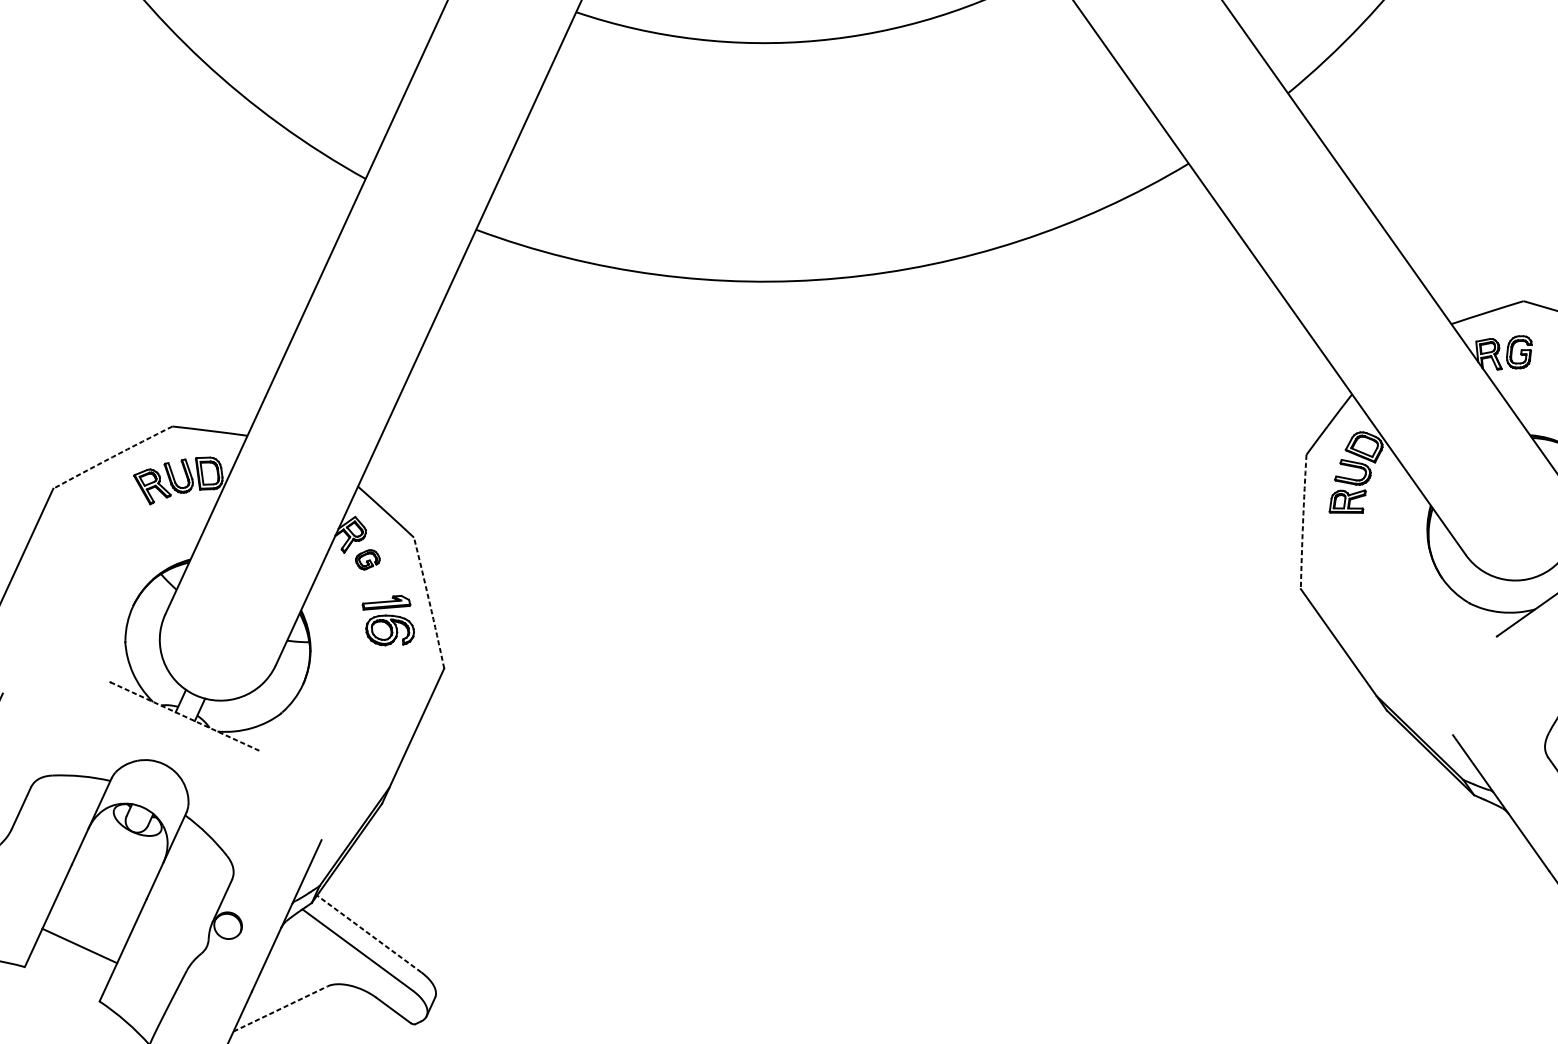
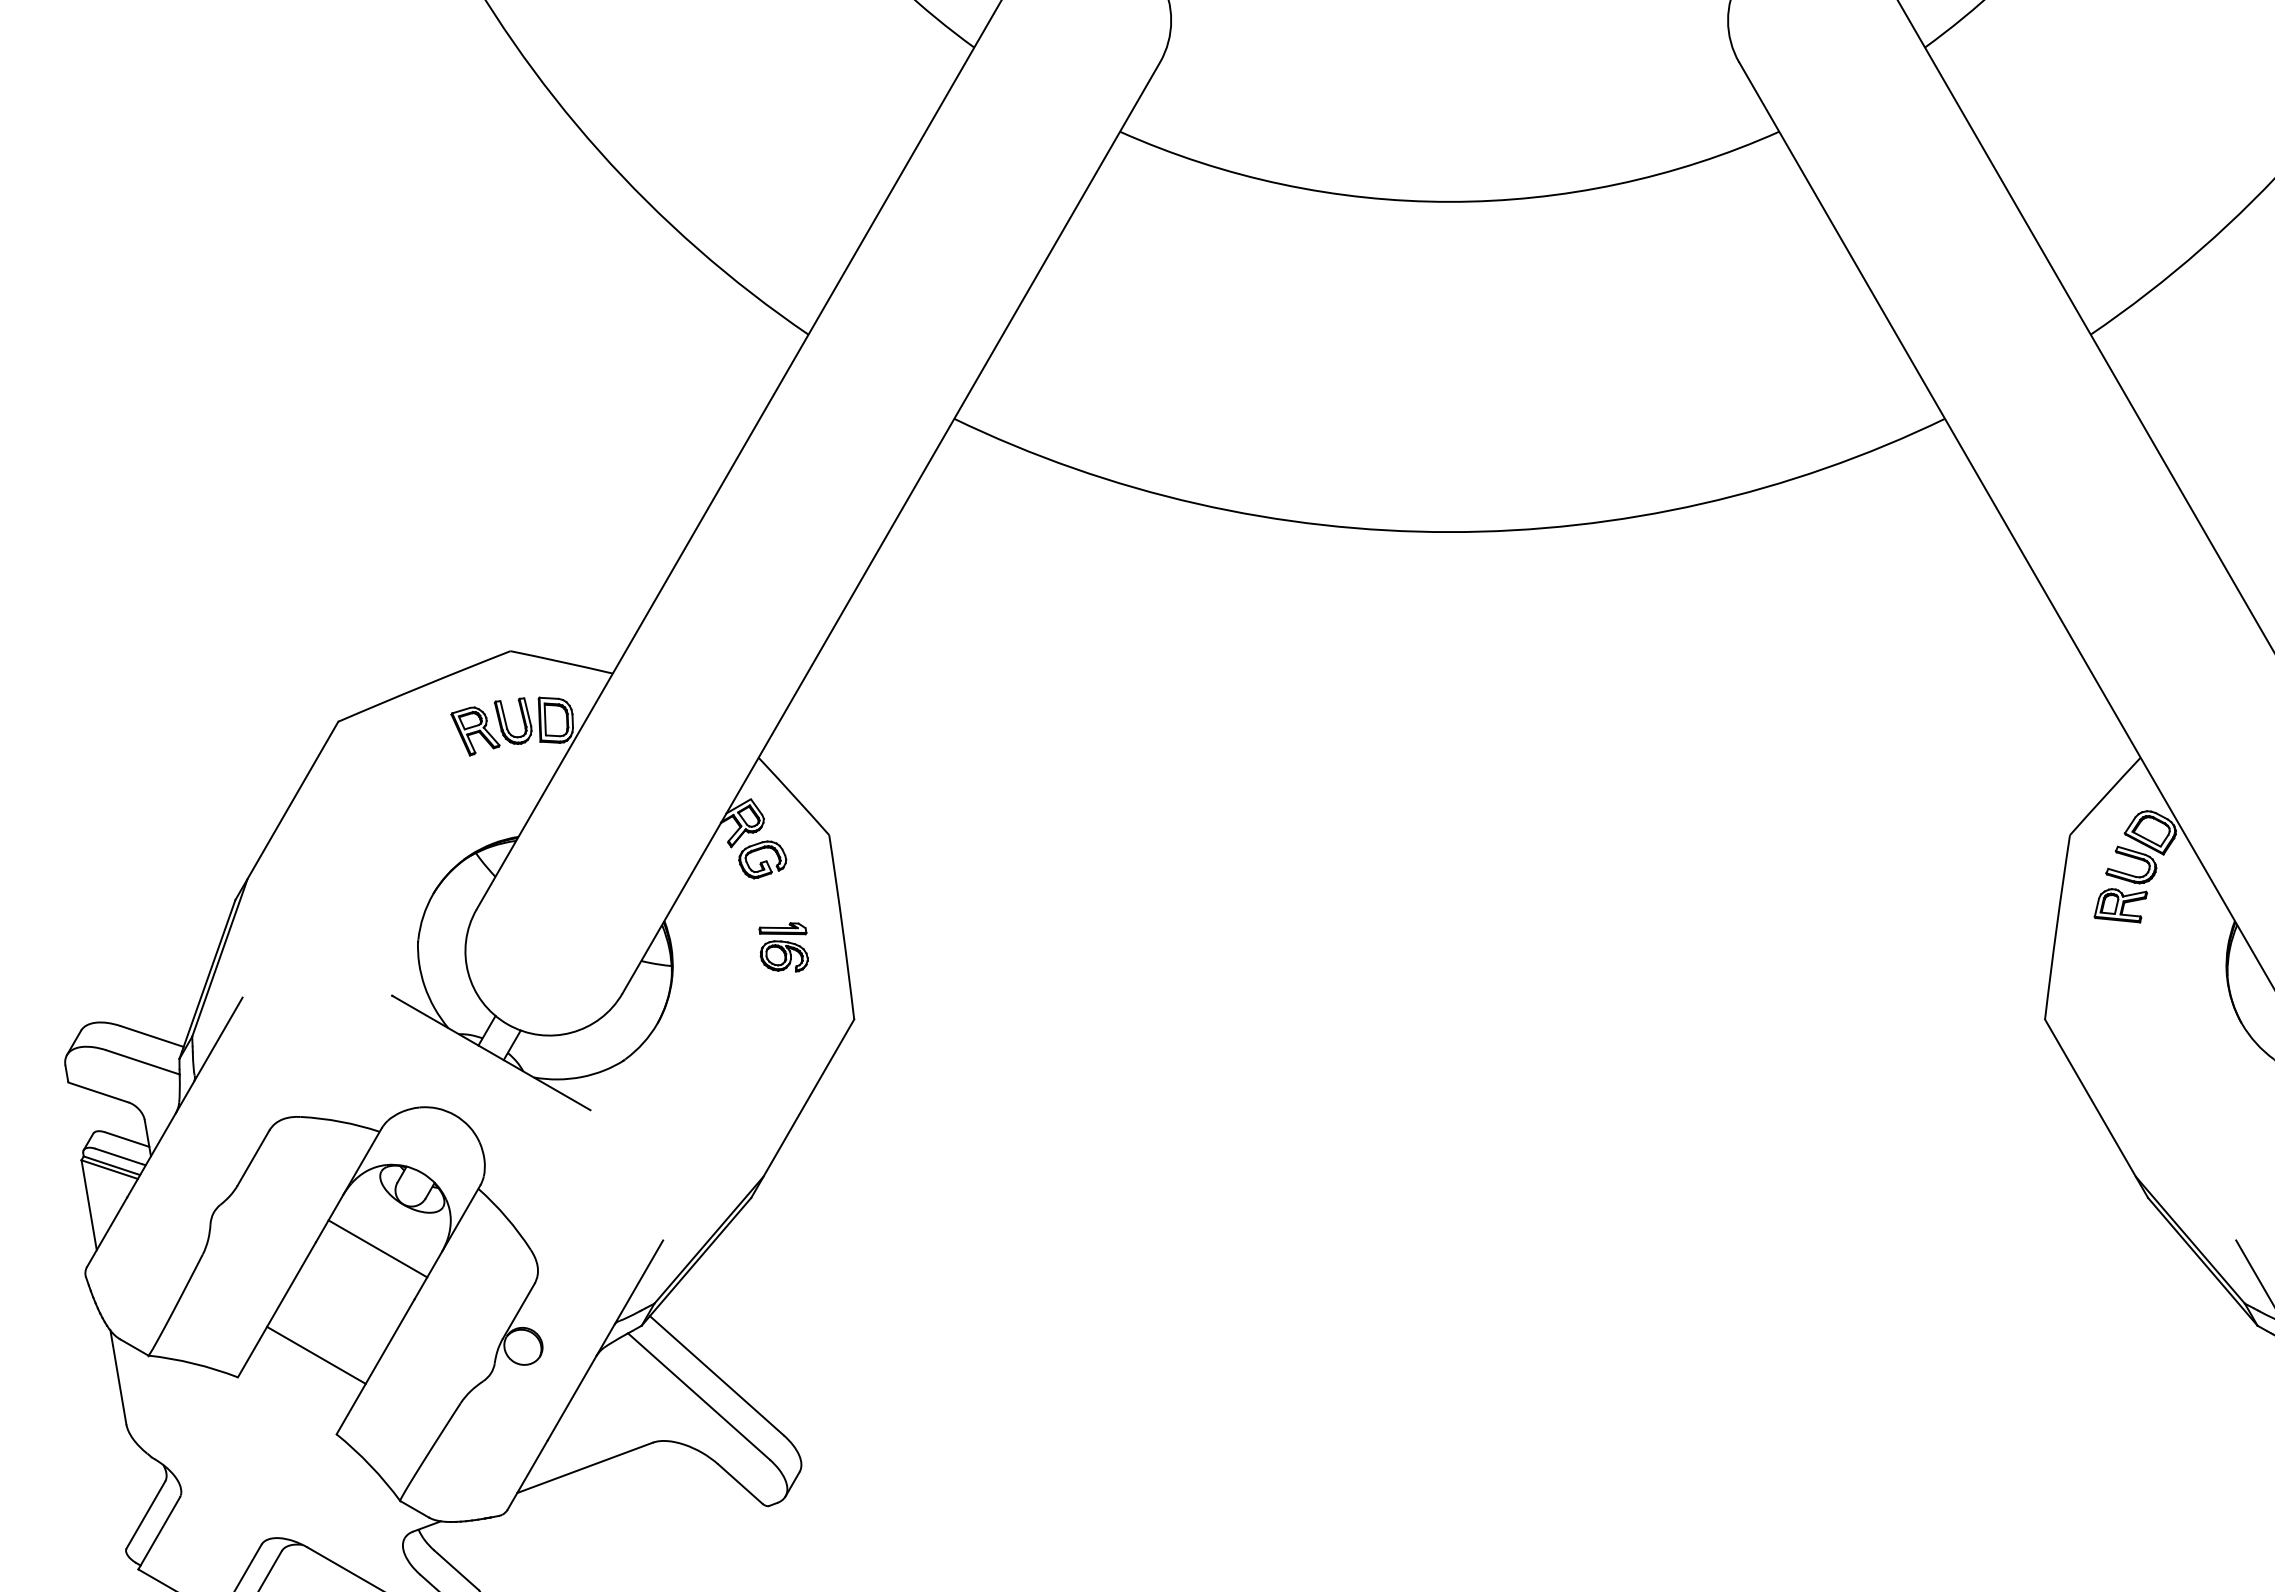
arc: (112, 456) -> (424, 685), dashed -> solid
arc: (1302, 522) -> (2056, 927), dashed -> solid
part: (367, 559) -> (762, 859), size x1.43
arc: (429, 603) -> (842, 927), dashed -> solid
part: (388, 621) -> (783, 947), size x0.71
line: (185, 717) -> (491, 1053), dashed -> solid
line: (116, 865) -> (377, 1248), added
line: (368, 933) -> (716, 1375), dashed -> solid
line: (280, 1008) -> (585, 1467), dashed -> solid

